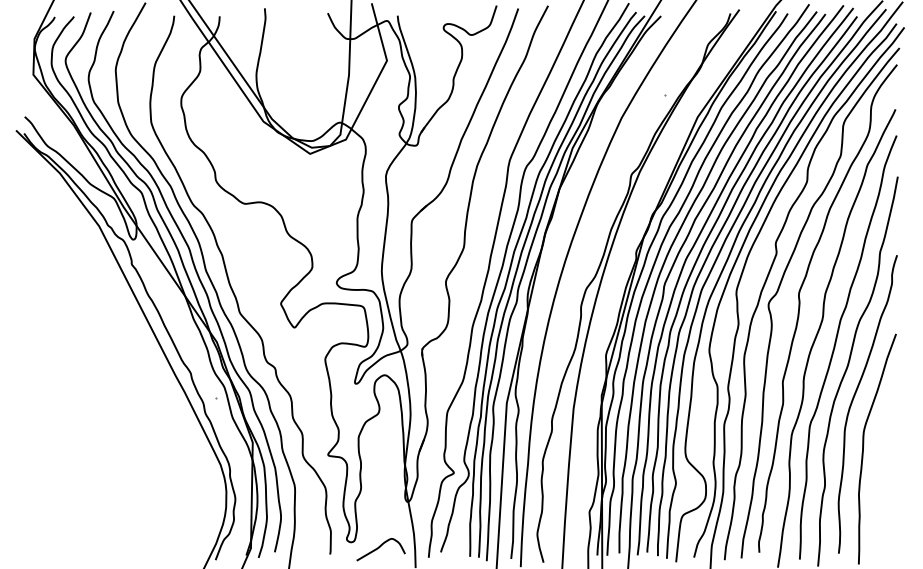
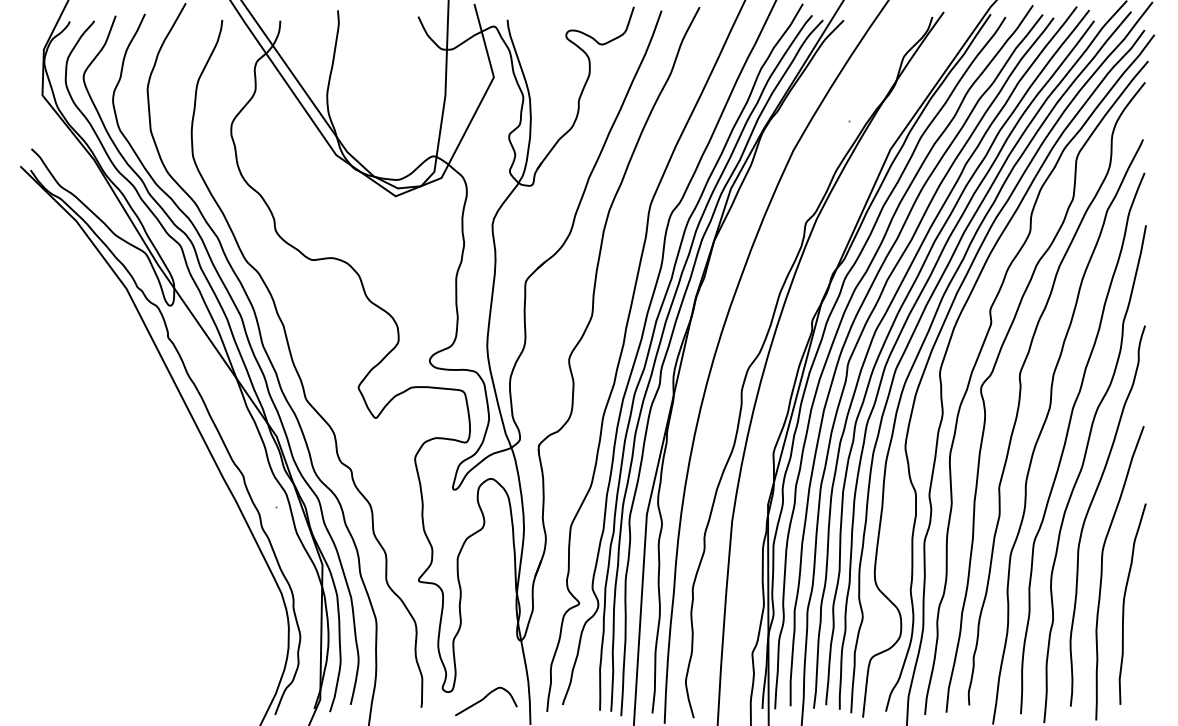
curve: (880, 472) -> (1124, 603), added

